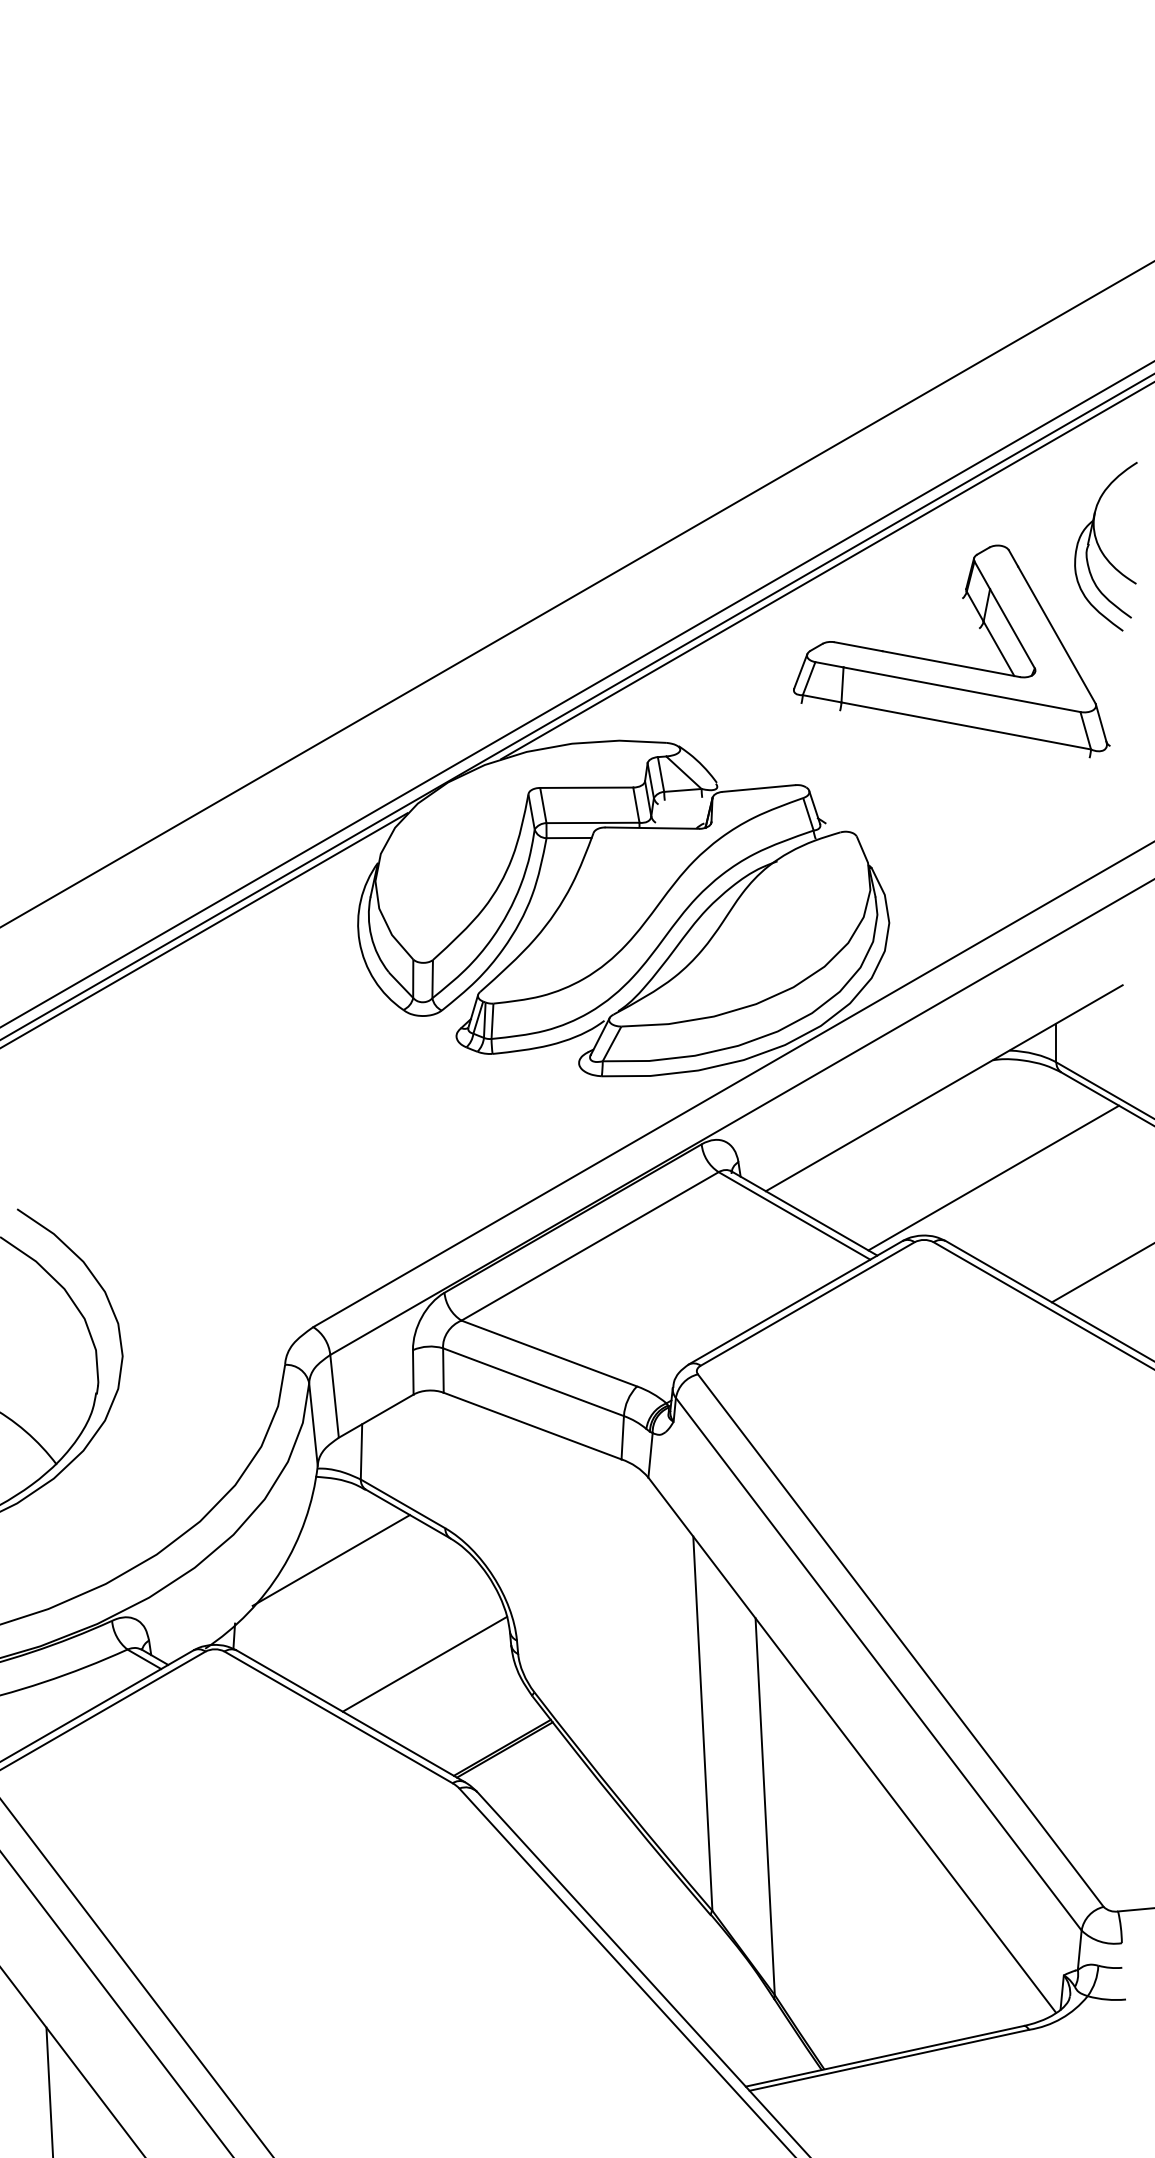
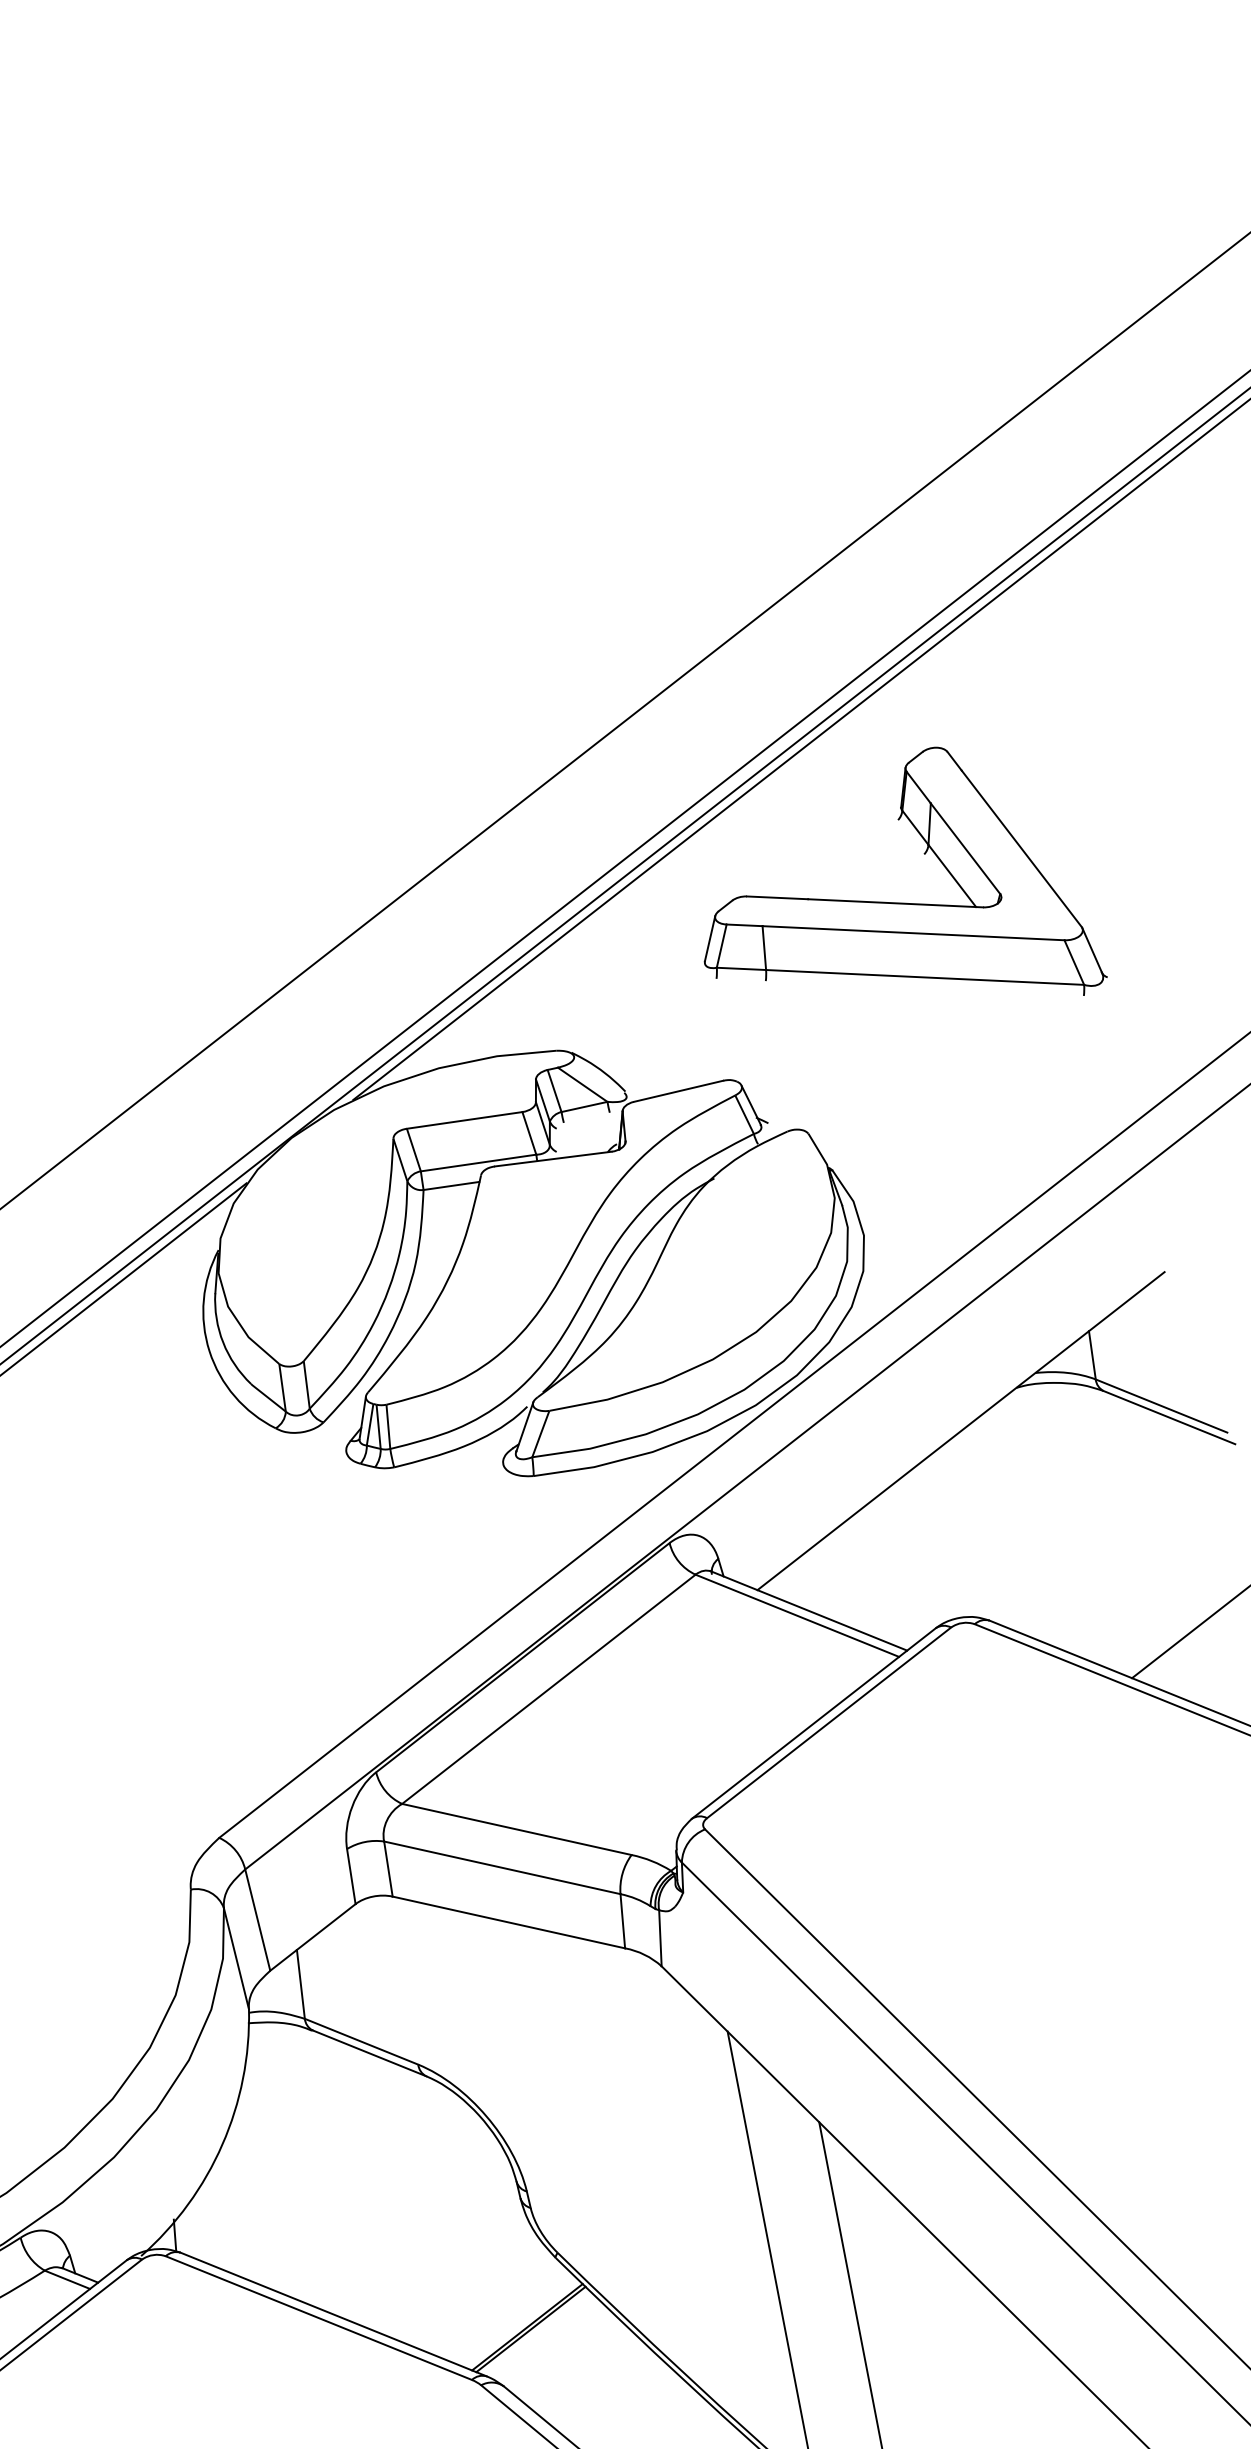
part: (1105, 546) -> (1066, 730), removed
line: (993, 1177) -> (1037, 1533), removed
line: (330, 1560) -> (281, 2124), removed
line: (424, 1663) -> (416, 2236), removed

